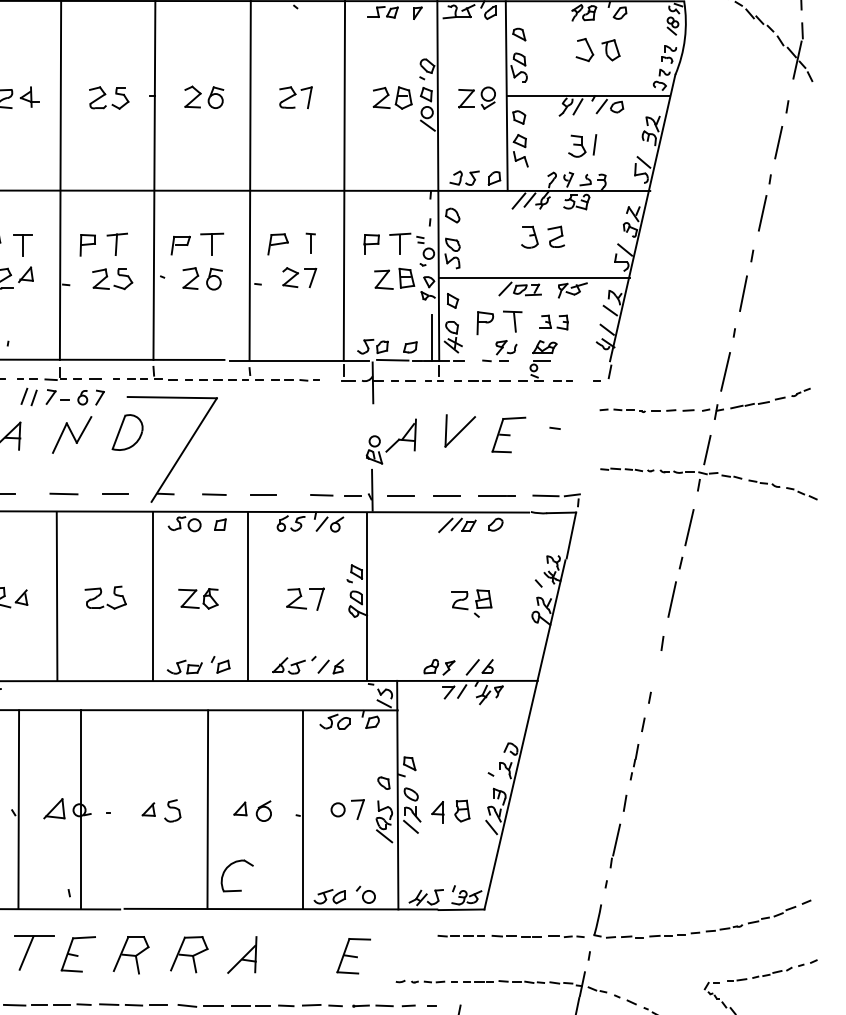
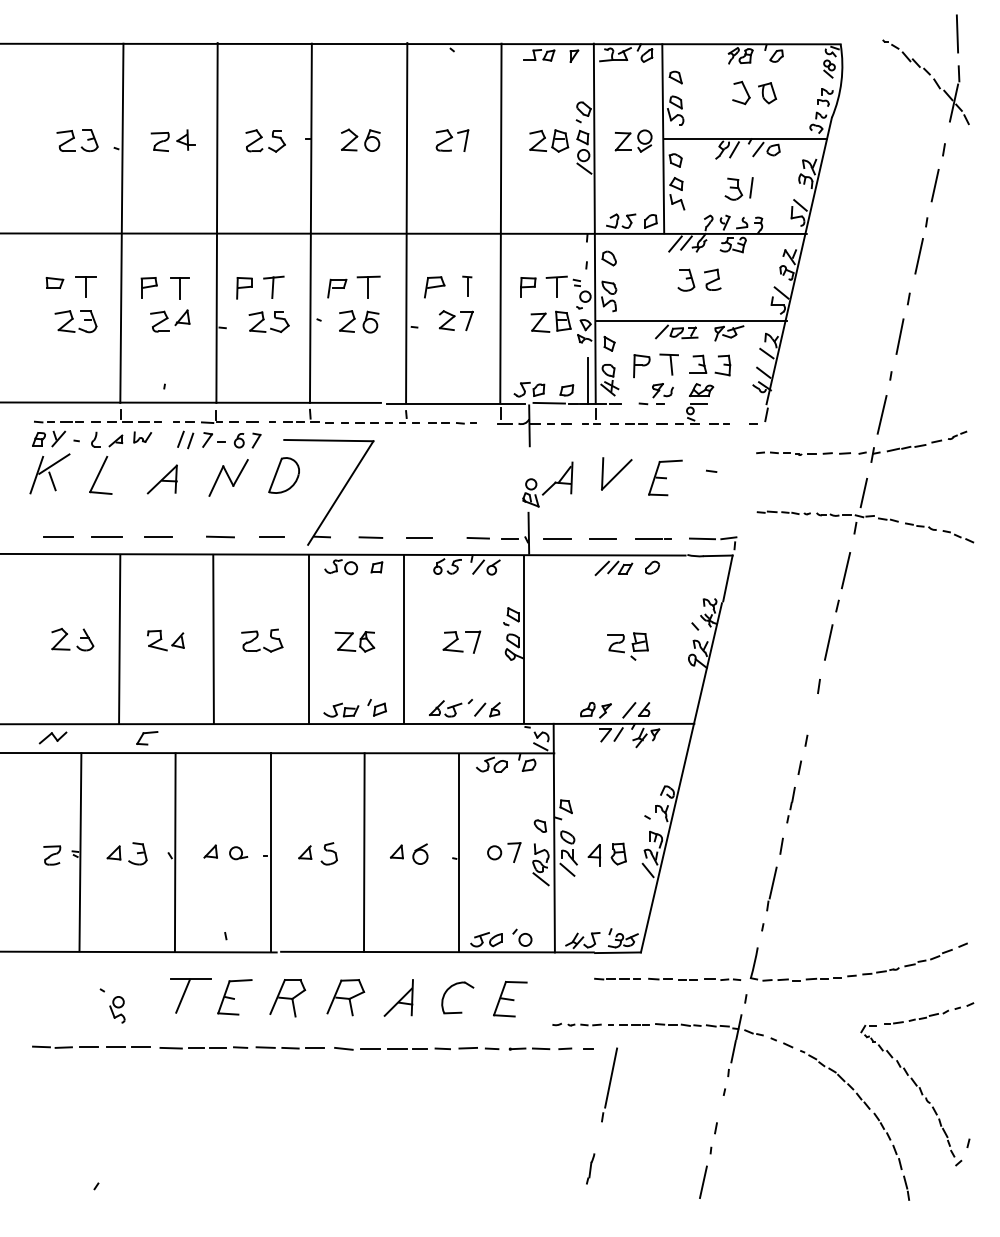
part: (553, 322) -> (710, 365), size x1.43
part: (53, 808) -> (210, 851), size x0.62
line: (80, 809) -> (271, 852), moved
part: (228, 867) -> (449, 989), moved

